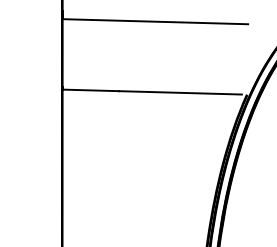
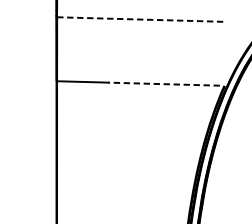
line: (155, 21) -> (141, 19), solid -> dashed
line: (179, 92) -> (163, 83), solid -> dashed

